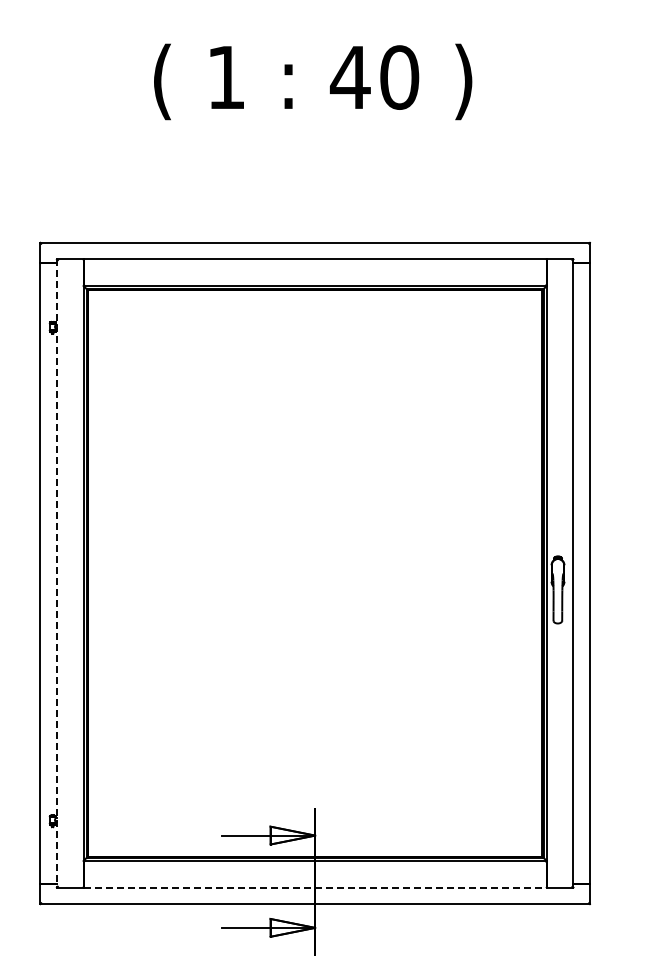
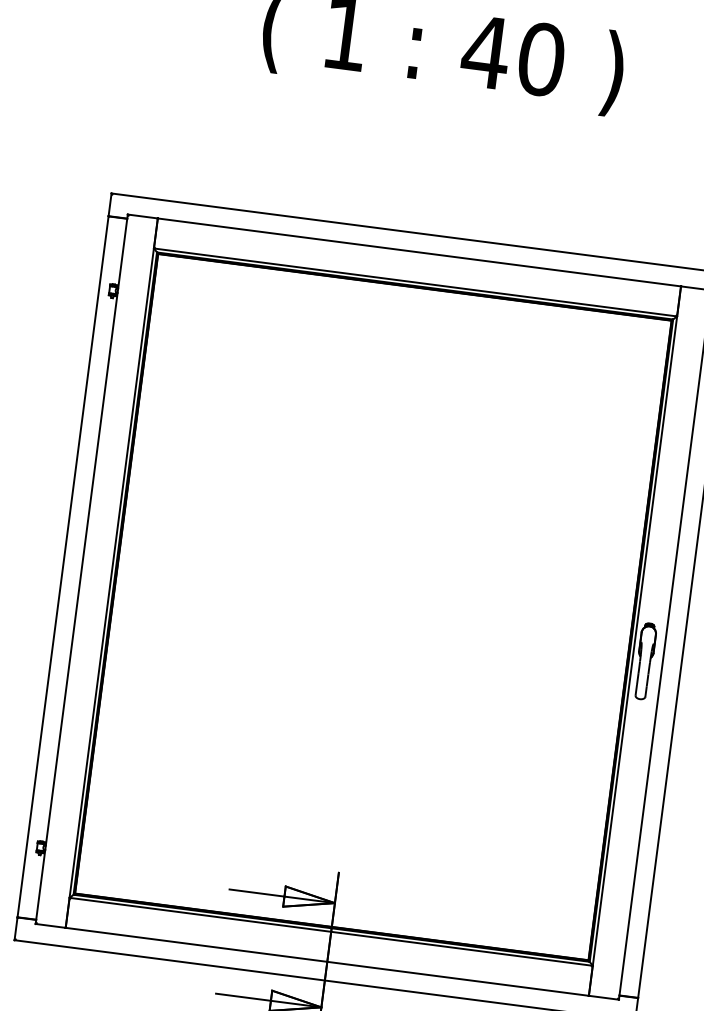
line: (56, 573) -> (81, 569), dashed -> solid
line: (315, 887) -> (327, 961), dashed -> solid

